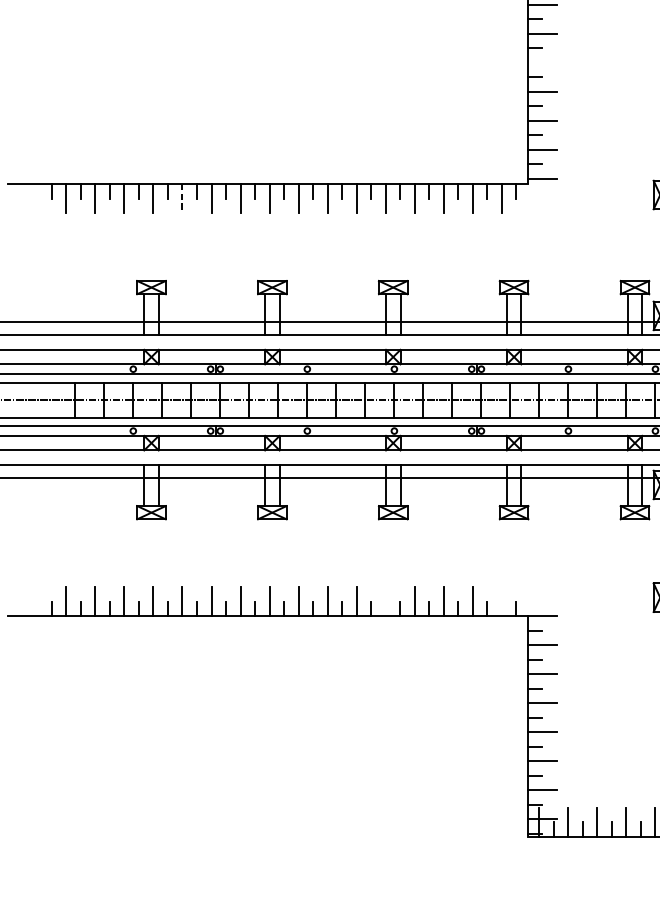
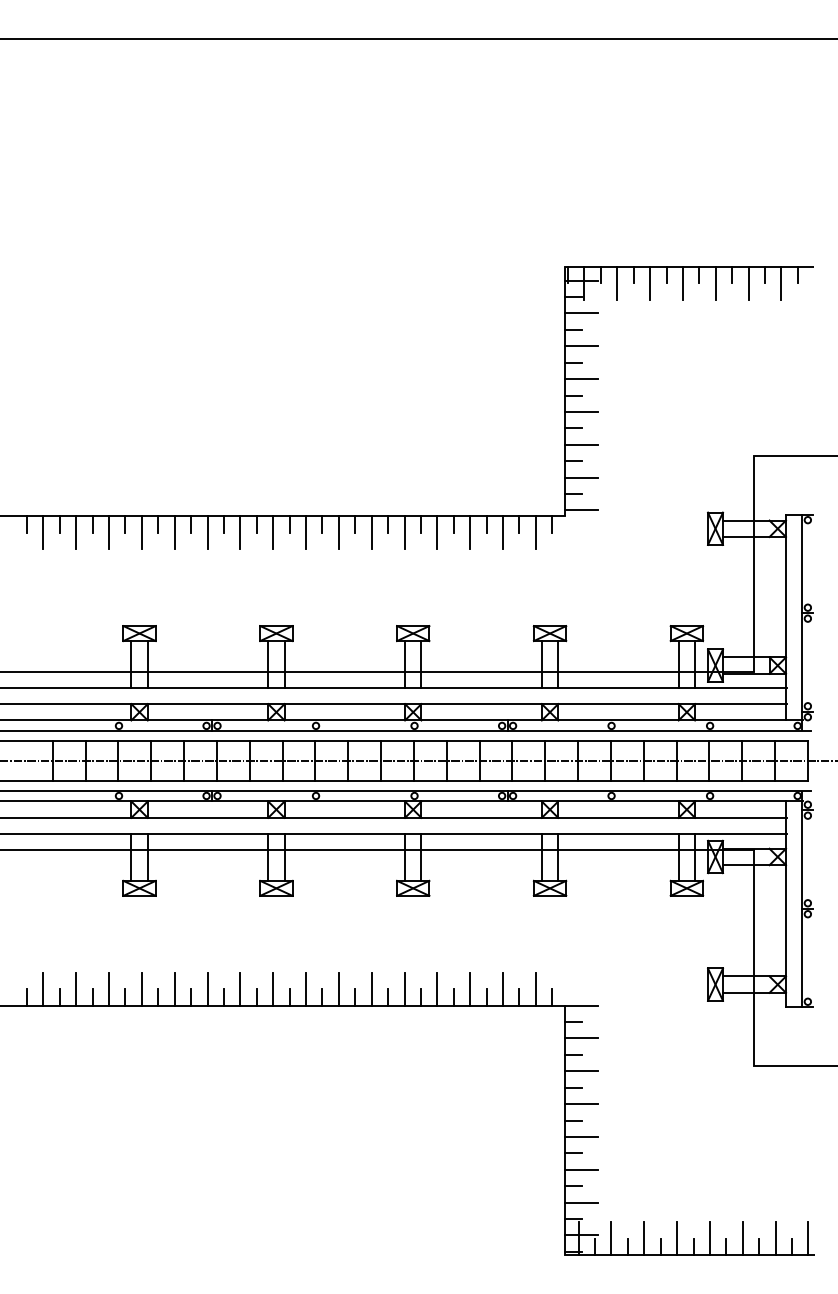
line: (541, 63) -> (581, 379), added
line: (182, 199) -> (174, 533), dashed -> solid
line: (385, 601) -> (404, 988), added
line: (501, 601) -> (535, 988), added

